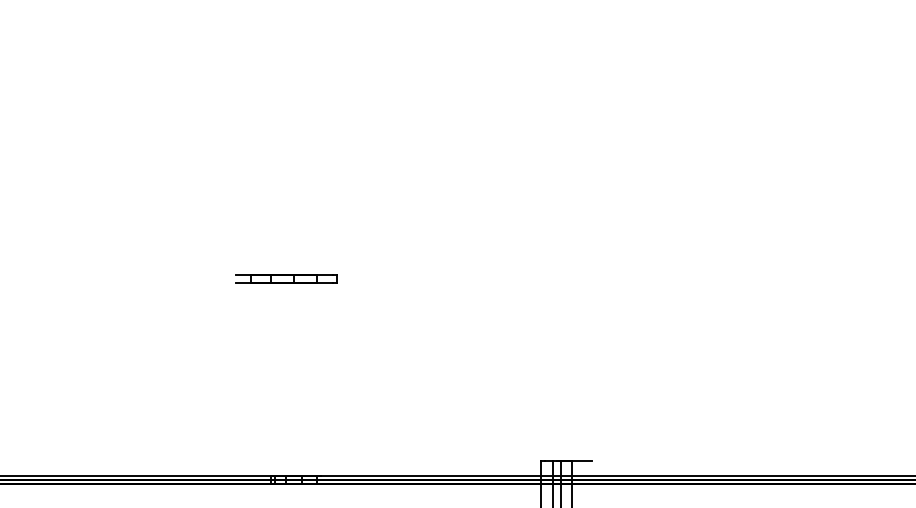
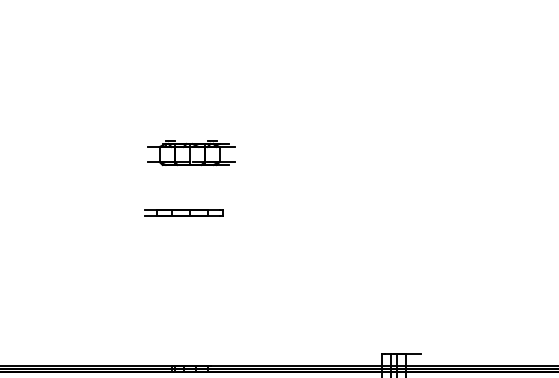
part: (295, 201) -> (190, 152), added

